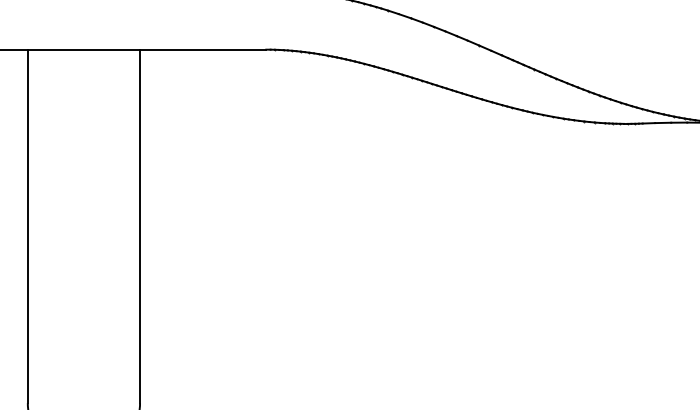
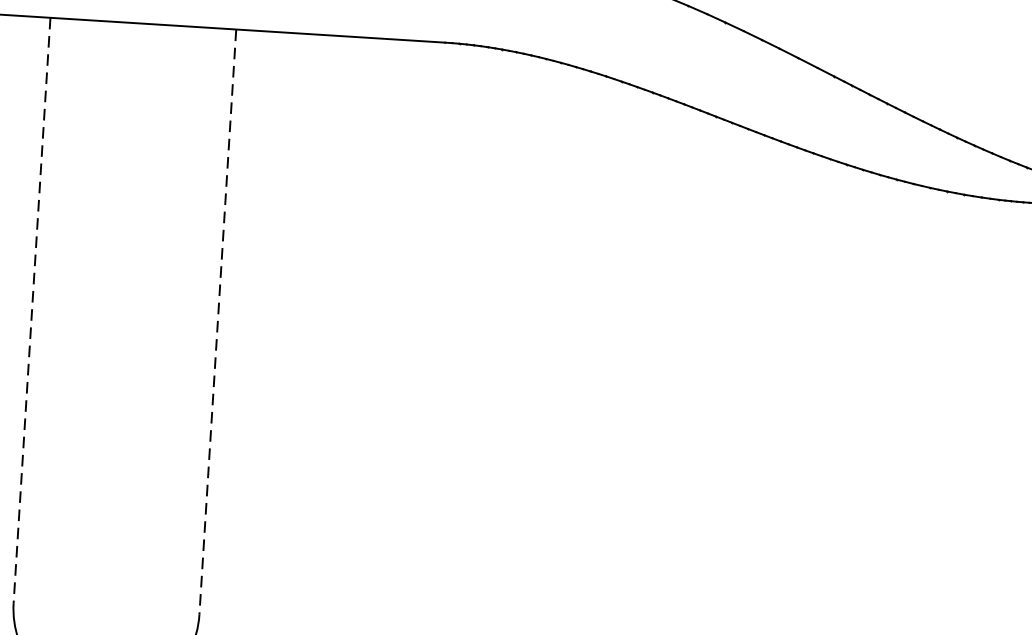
line: (27, 226) -> (31, 310), solid -> dashed
line: (140, 226) -> (218, 322), solid -> dashed

